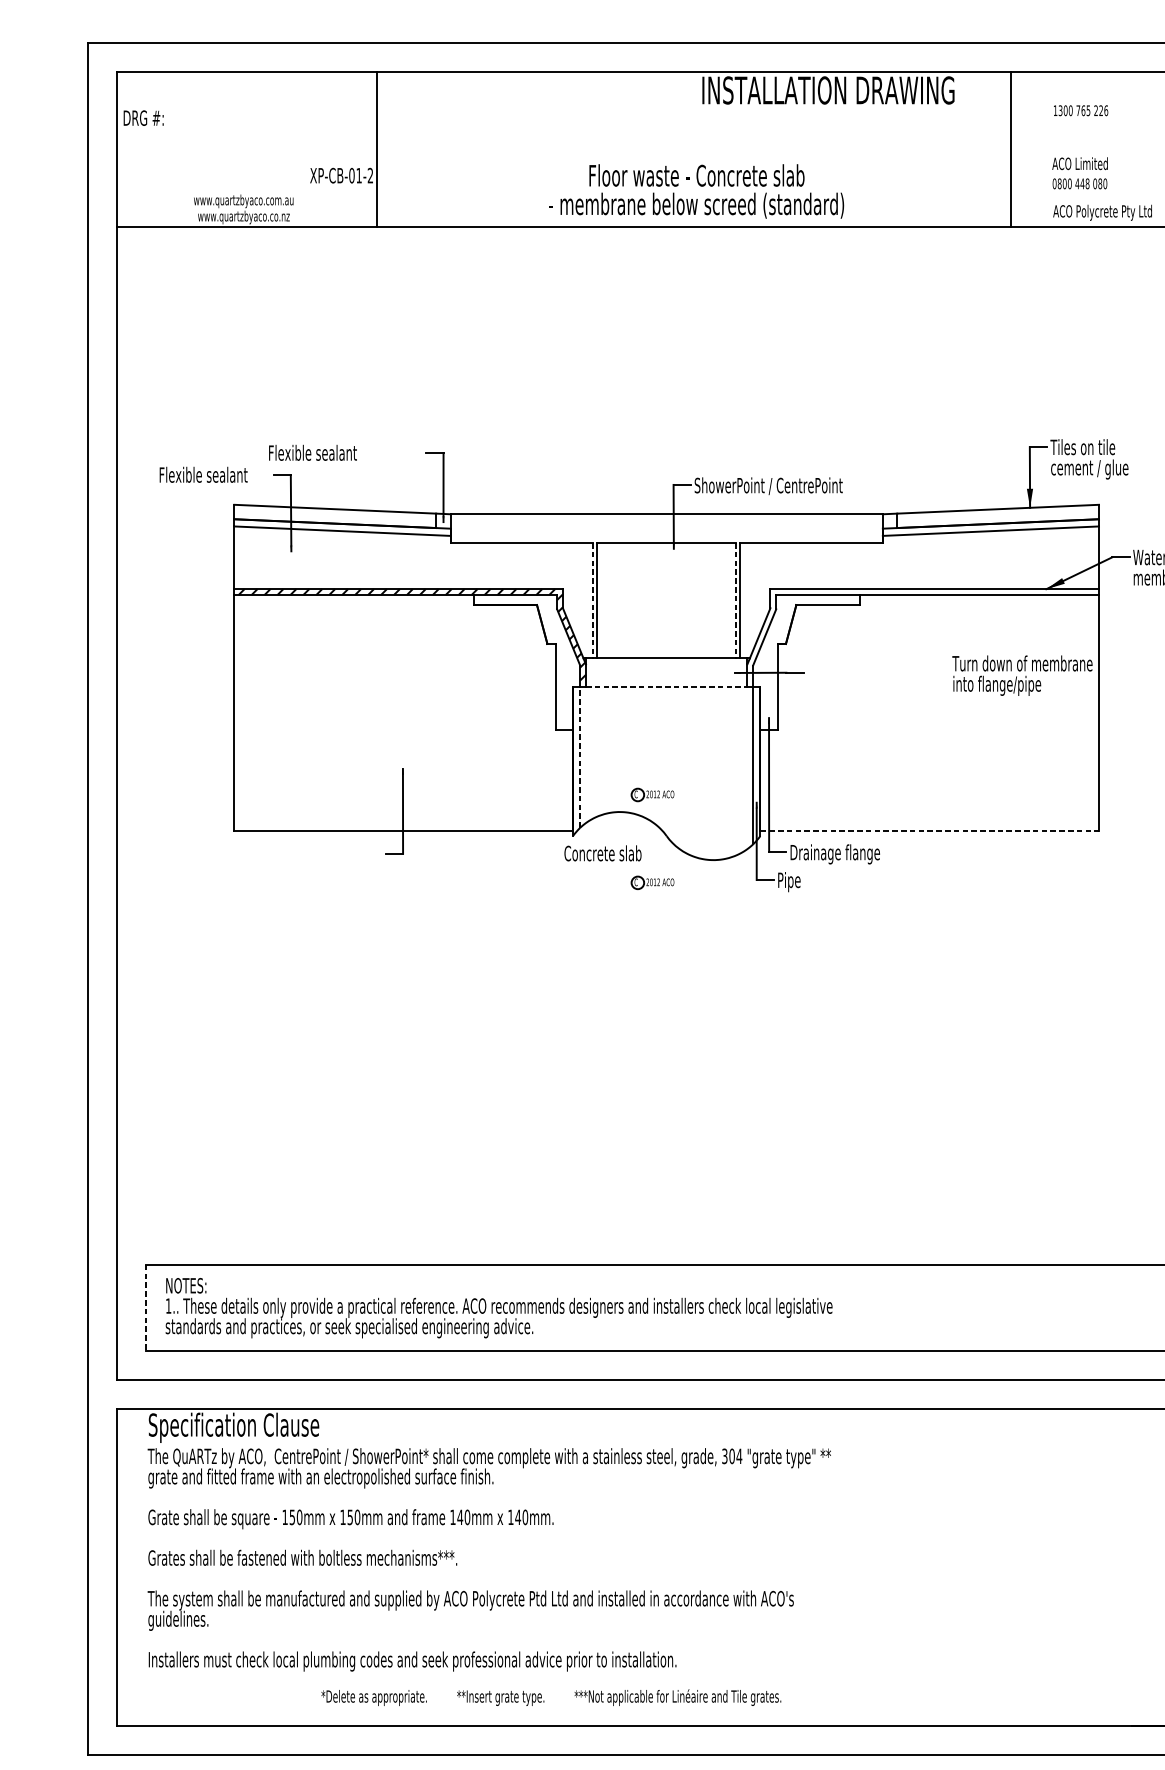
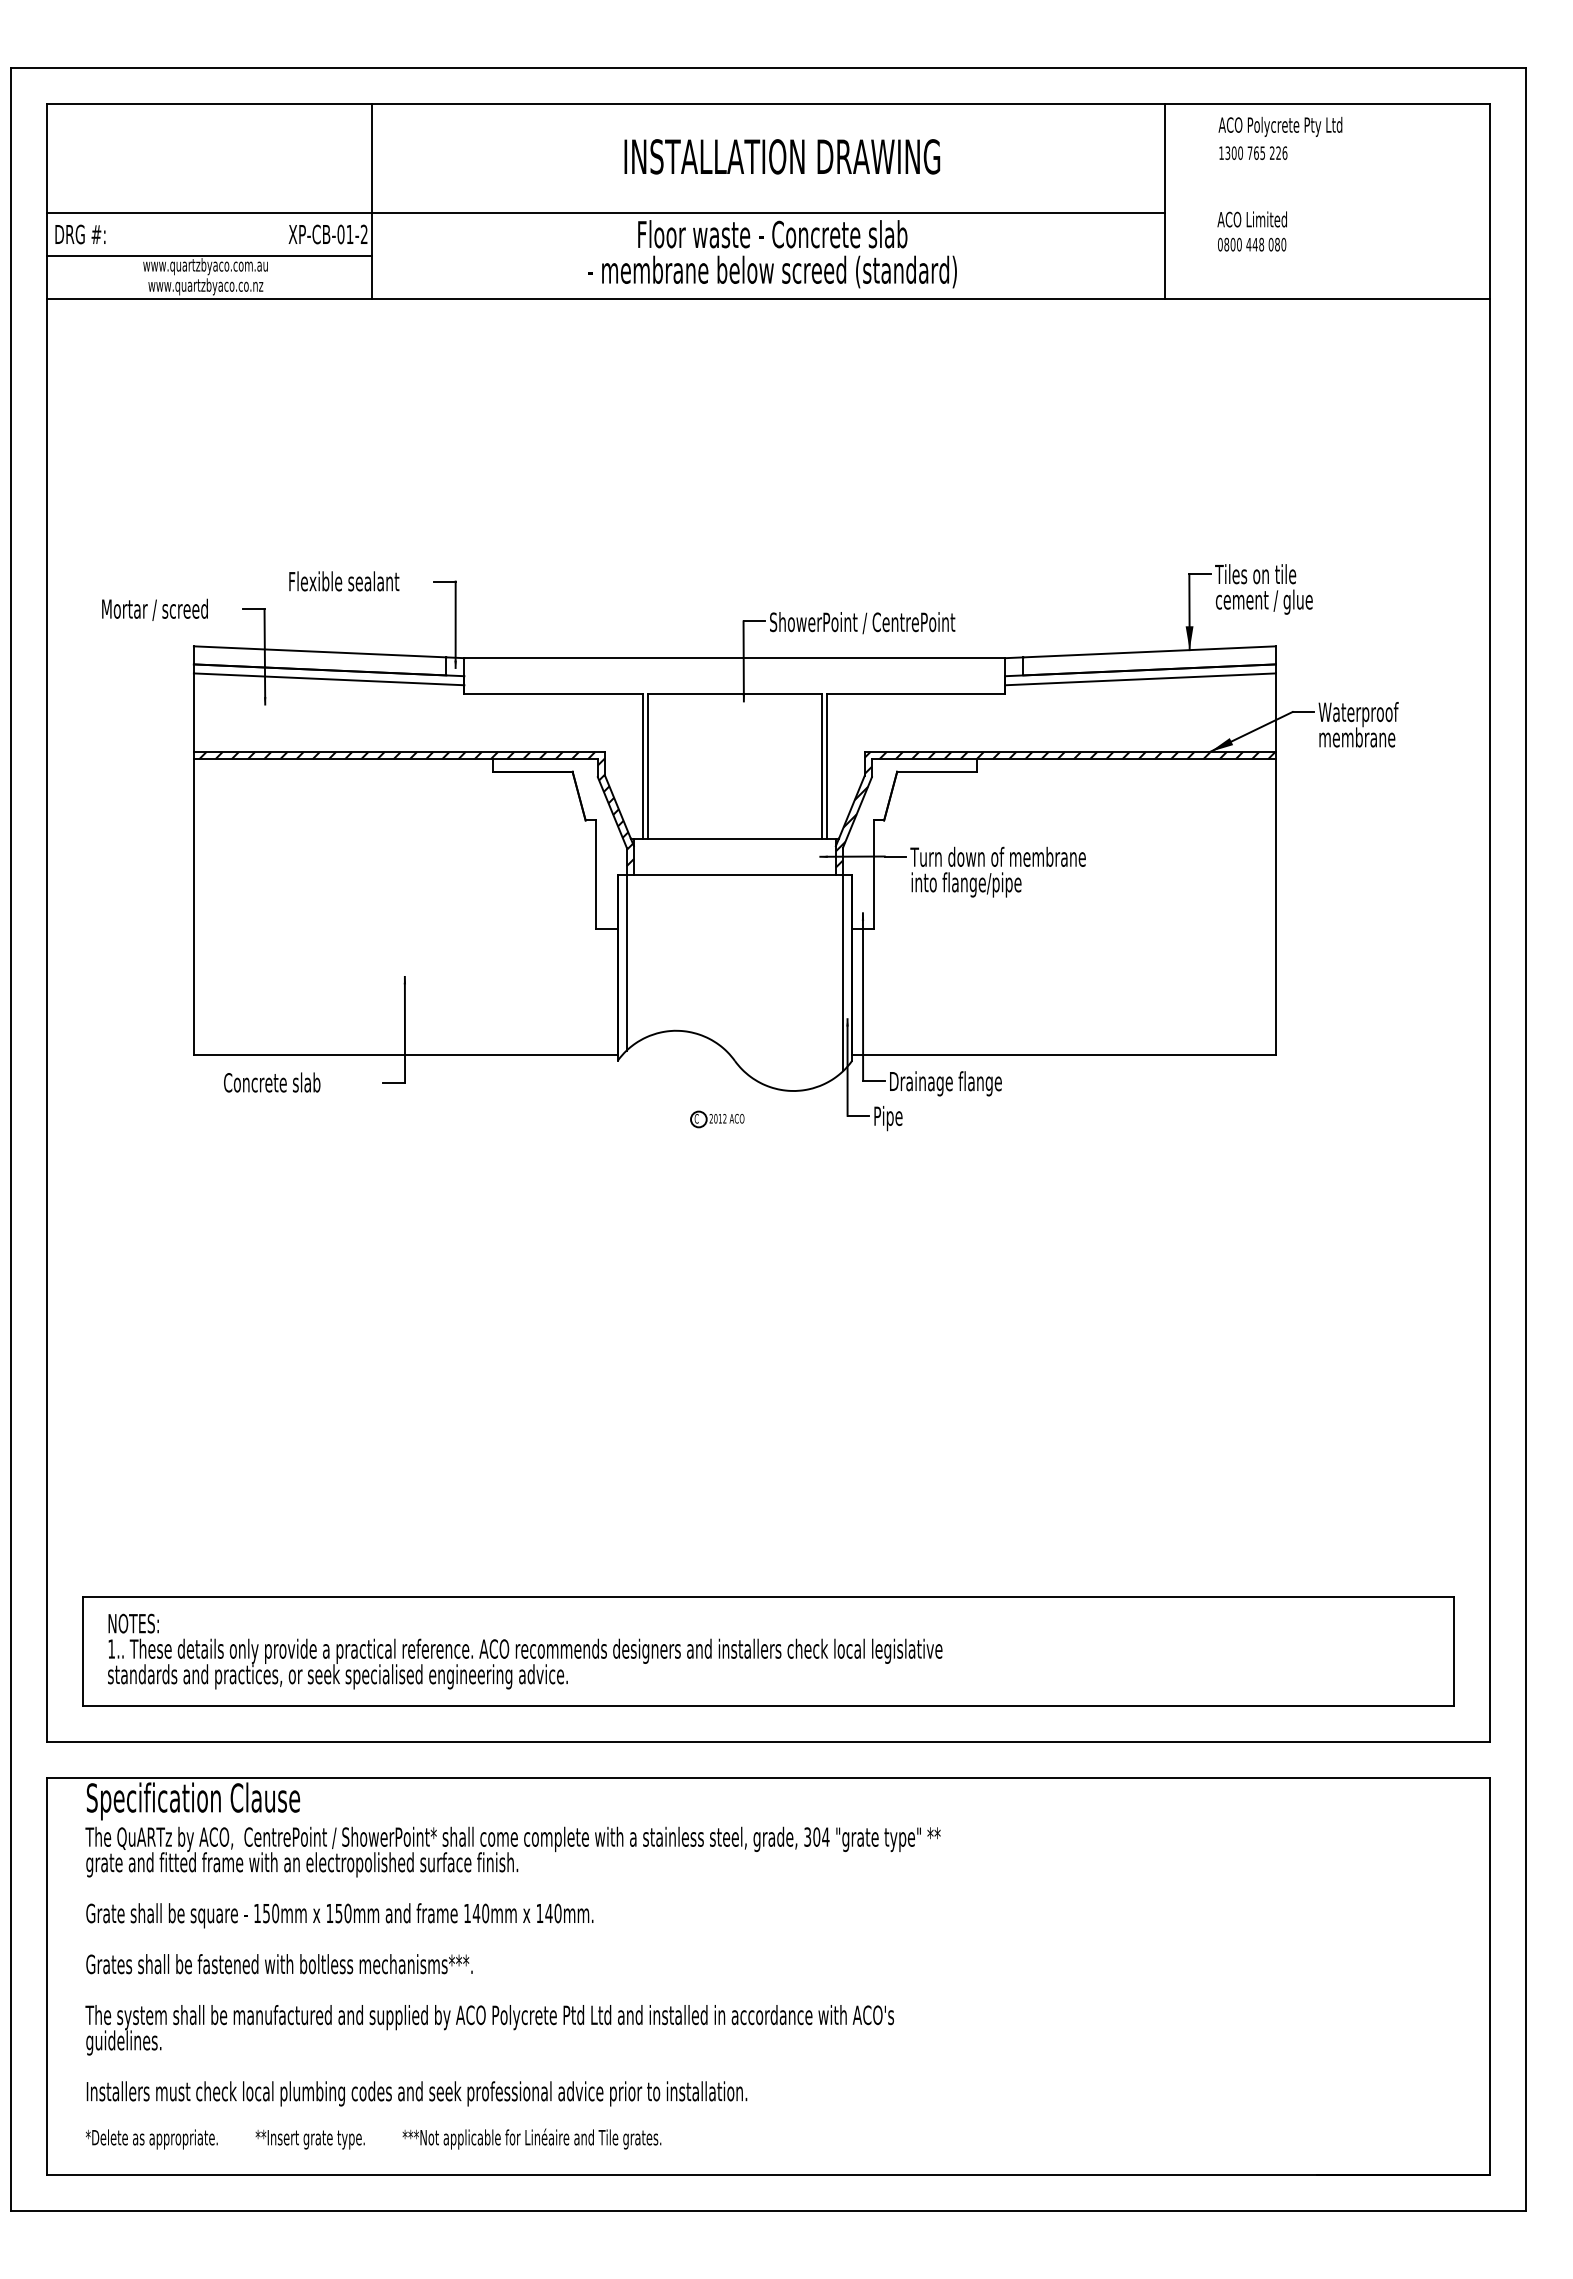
text: (828, 90) -> (782, 156), moved
text: (143, 118) -> (80, 234), moved
line: (564, 158) -> (606, 212), added
line: (246, 192) -> (209, 255), added
text: (1102, 212) -> (1280, 126), moved
text: (313, 452) -> (344, 581), moved
text: (203, 475) -> (155, 609), Flexible sealant -> Mortar / screed
line: (593, 600) -> (643, 766), dashed -> solid
line: (736, 600) -> (822, 766), dashed -> solid
hatch: (922, 635) -> (1055, 809), added
text: (1021, 675) -> (997, 871), moved
line: (666, 687) -> (734, 874), dashed -> solid
line: (580, 757) -> (626, 962), dashed -> solid
part: (652, 795) -> (717, 1009), removed
line: (930, 830) -> (1064, 1054), dashed -> solid
text: (603, 853) -> (272, 1082), moved
line: (146, 1308) -> (83, 1652), dashed -> solid
text: (551, 1697) -> (373, 2138), moved

